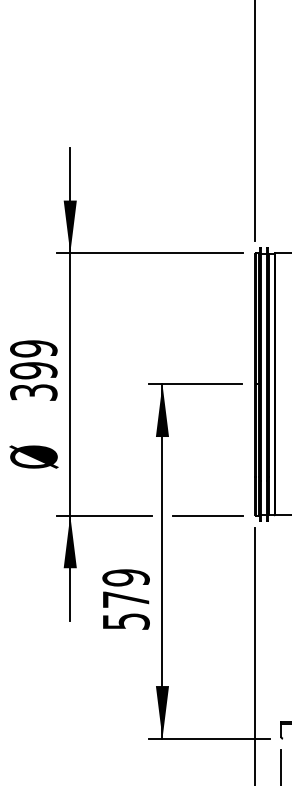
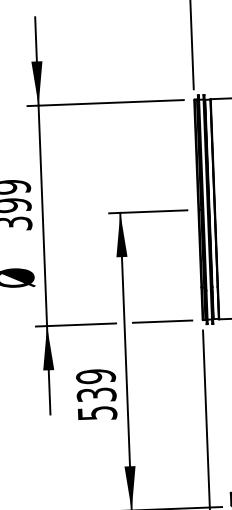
text: (125, 599) -> (96, 394), 579 -> 539

